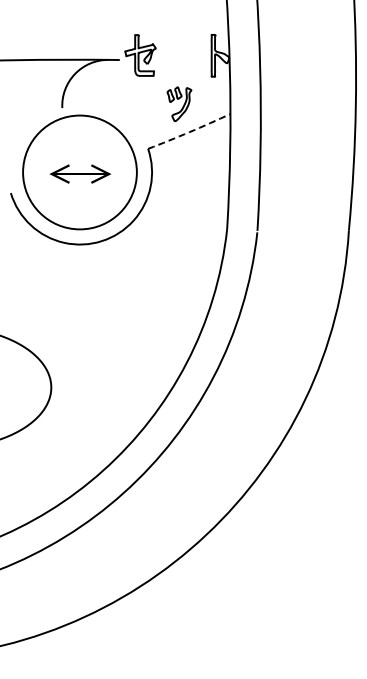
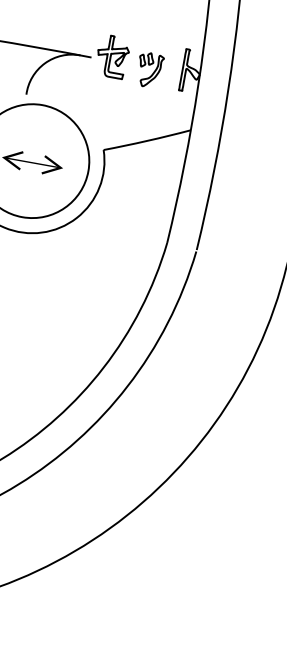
part: (179, 103) -> (149, 69), moved
arc: (189, 132) -> (147, 141), dashed -> solid

